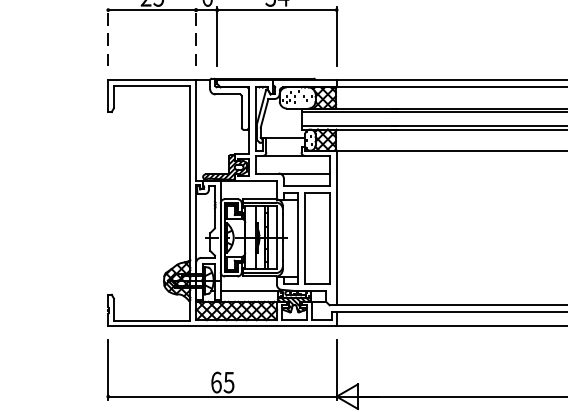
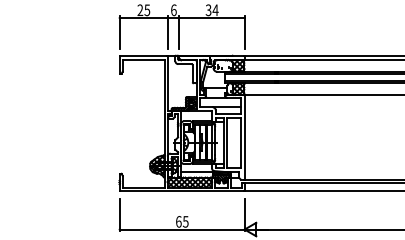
line: (107, 34) -> (119, 31), dashed -> solid
line: (195, 34) -> (167, 31), dashed -> solid

